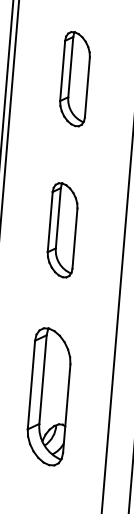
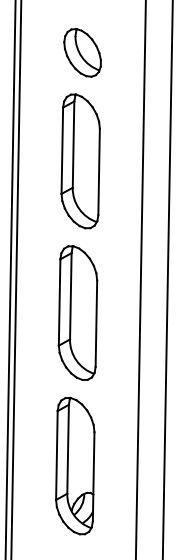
part: (74, 79) -> (80, 161), size x1.43
part: (62, 229) -> (77, 312), size x1.43
part: (49, 396) -> (75, 465), moved

